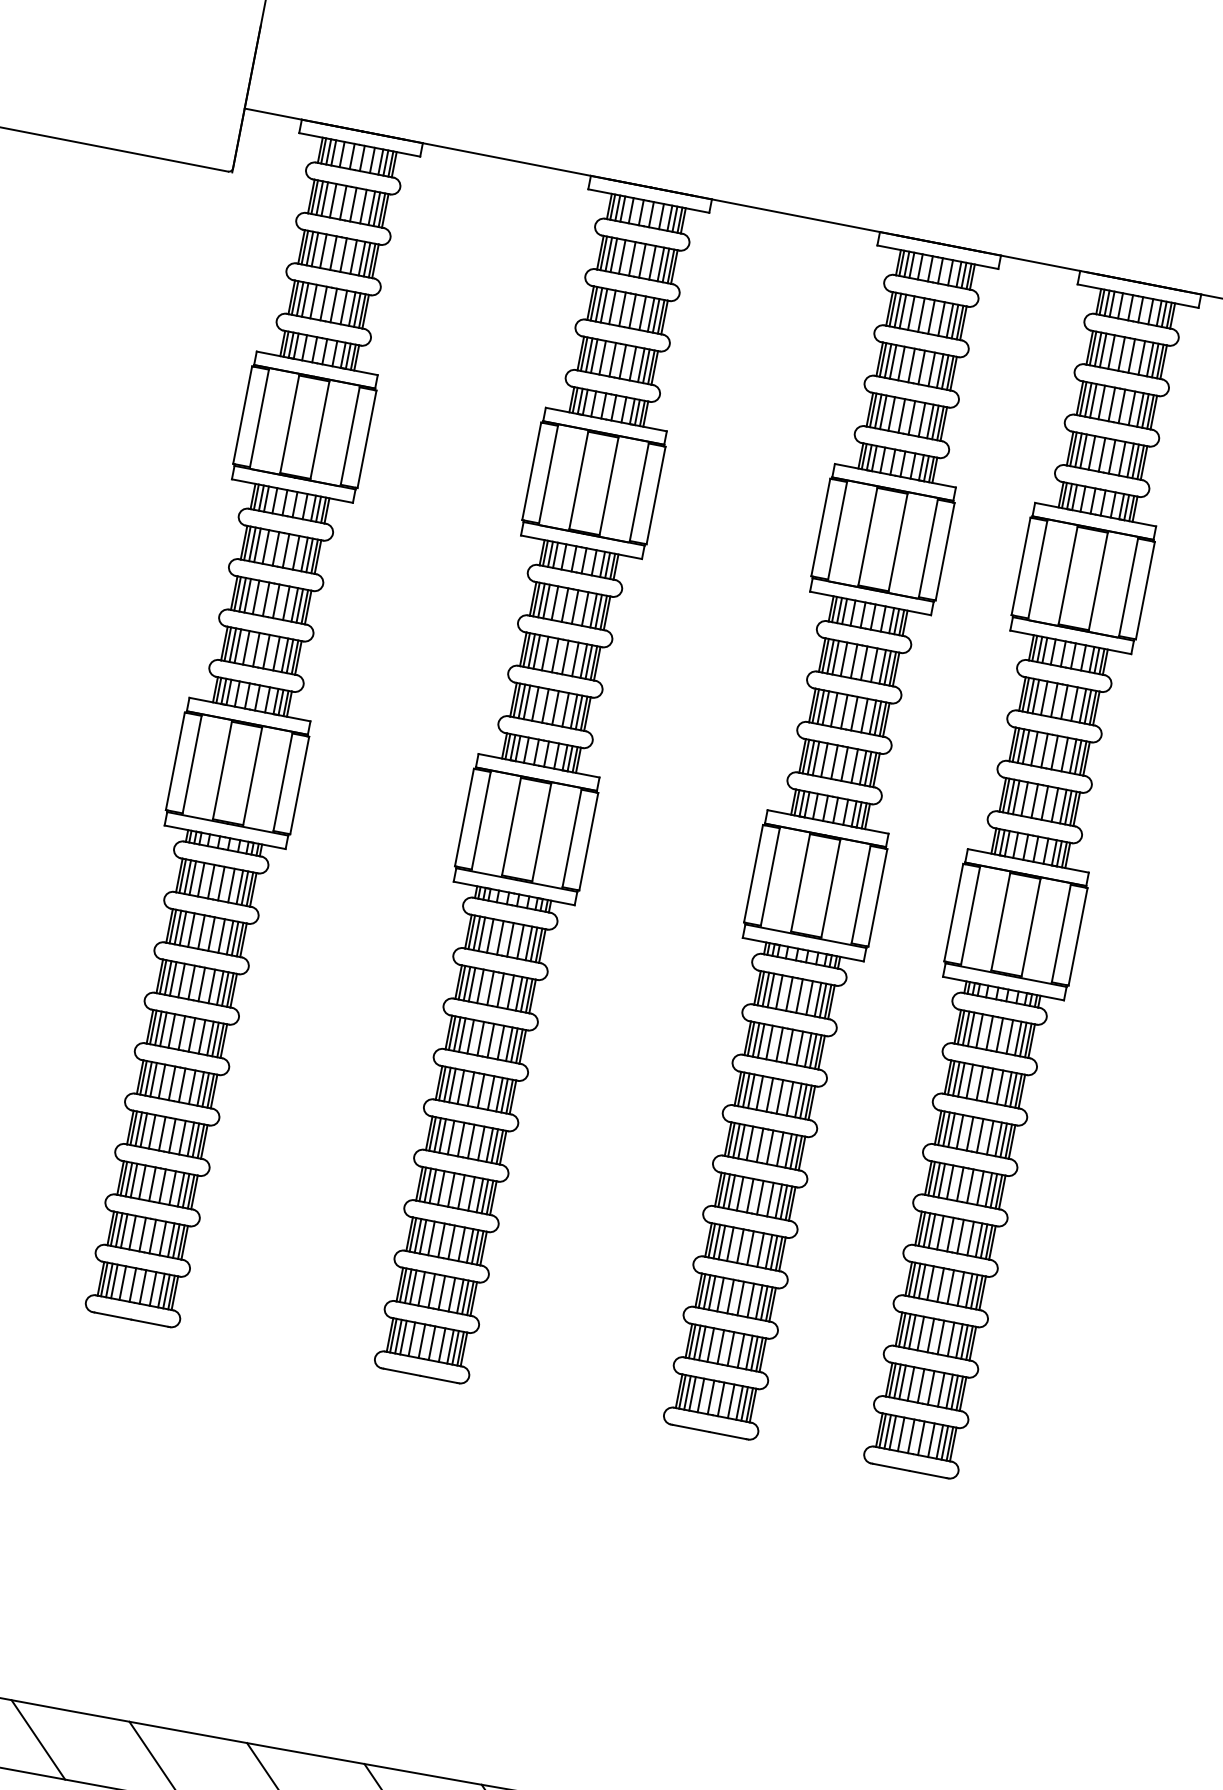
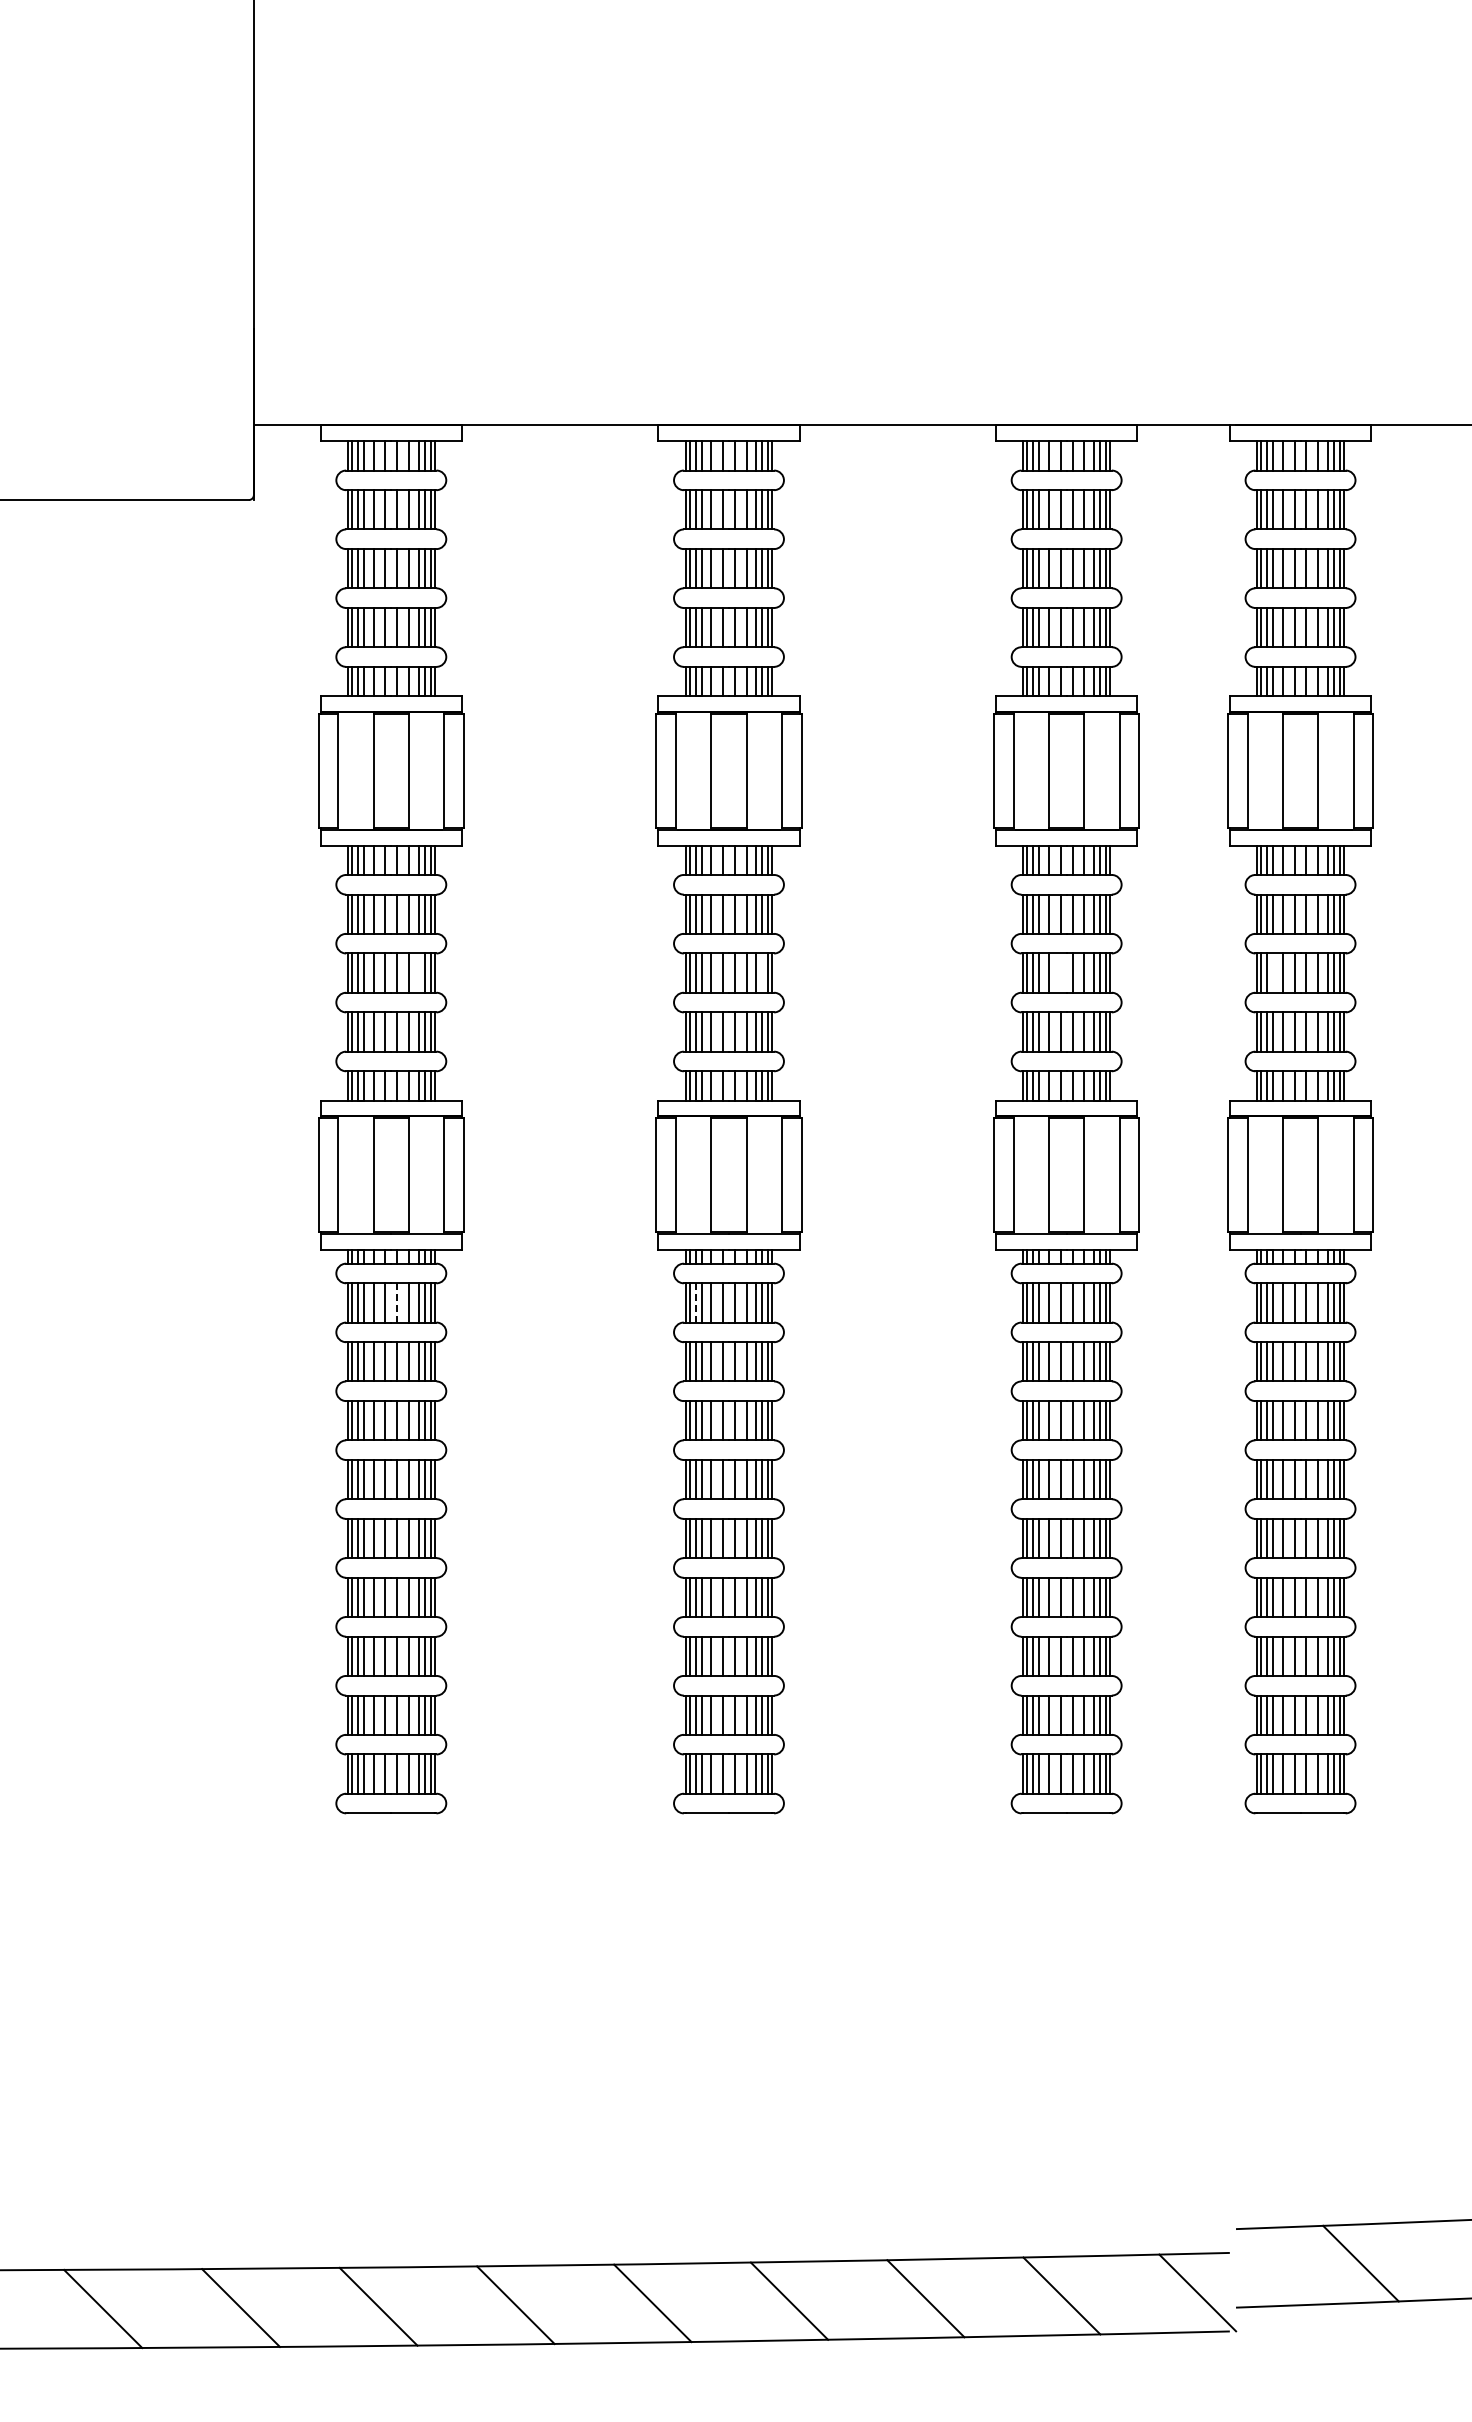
line: (294, 604) -> (418, 972), removed
line: (589, 661) -> (762, 972), removed
line: (844, 711) -> (1060, 972), removed
line: (1026, 746) -> (1273, 972), removed
line: (221, 883) -> (397, 1302), solid -> dashed
line: (476, 932) -> (695, 1302), solid -> dashed

